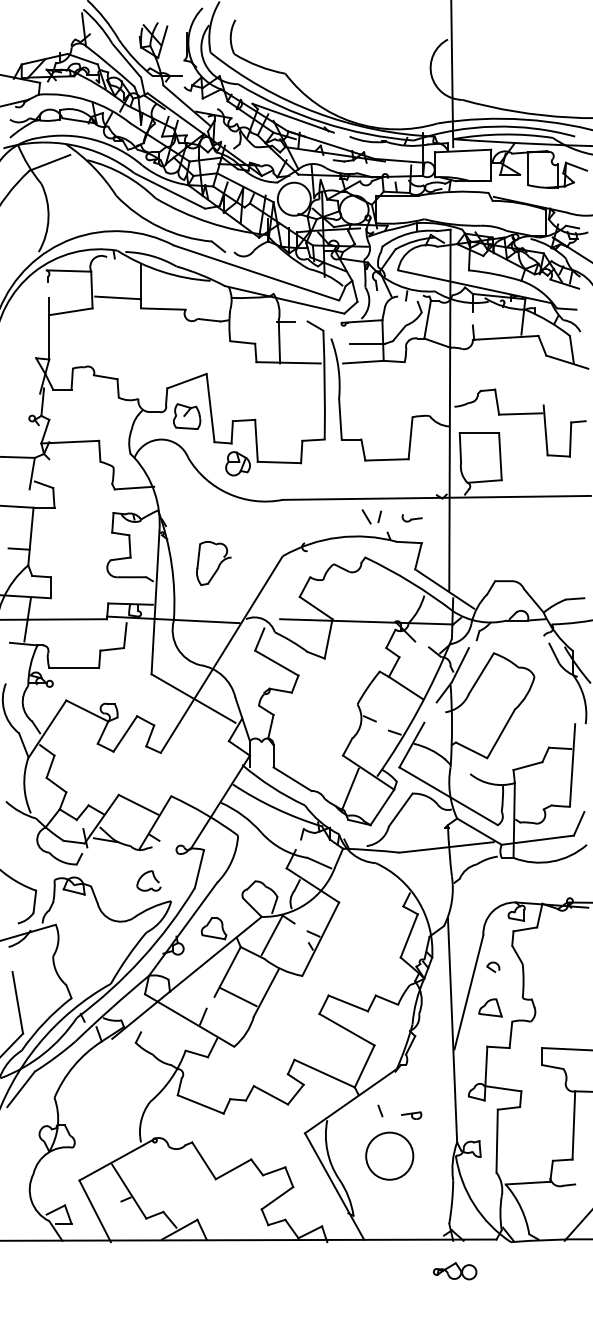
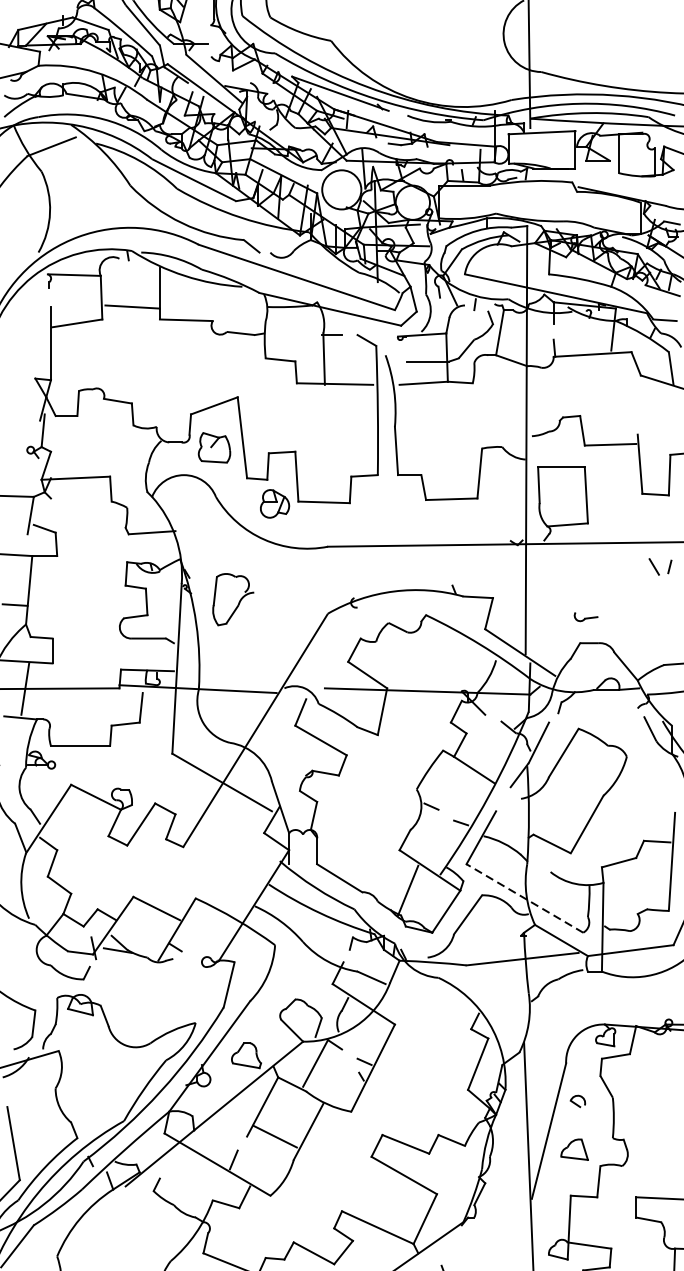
part: (371, 516) -> (660, 566), moved
part: (411, 518) -> (585, 617), moved
part: (213, 563) -> (232, 599), moved
line: (448, 796) -> (524, 898), solid -> dashed
part: (148, 880) -> (168, 998), removed

